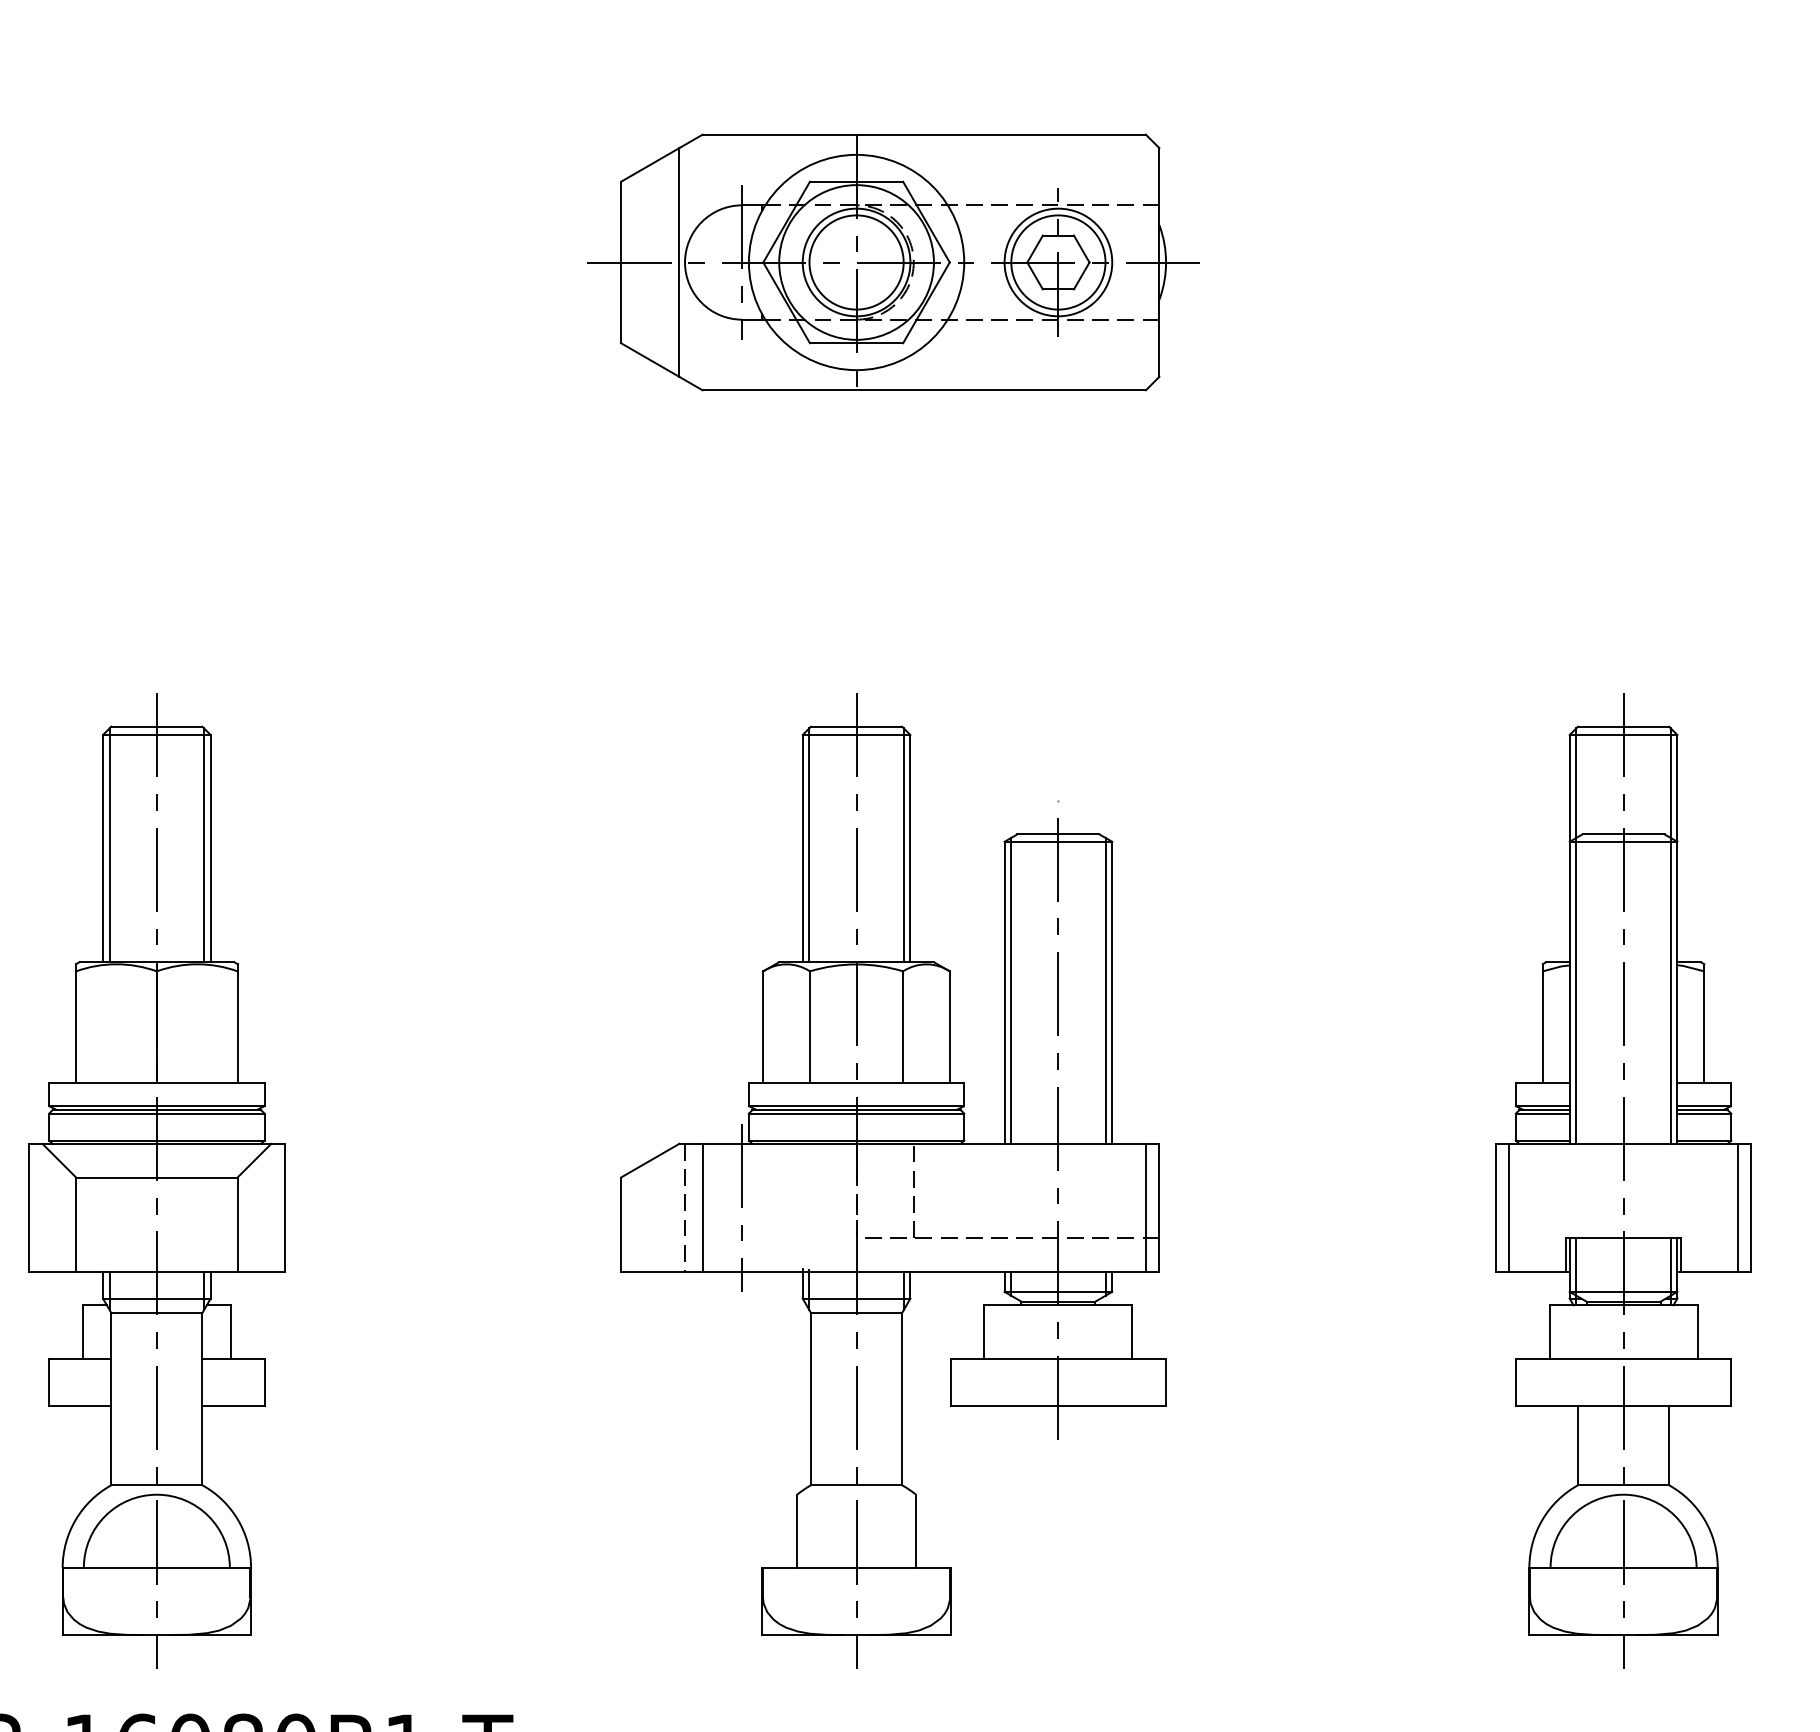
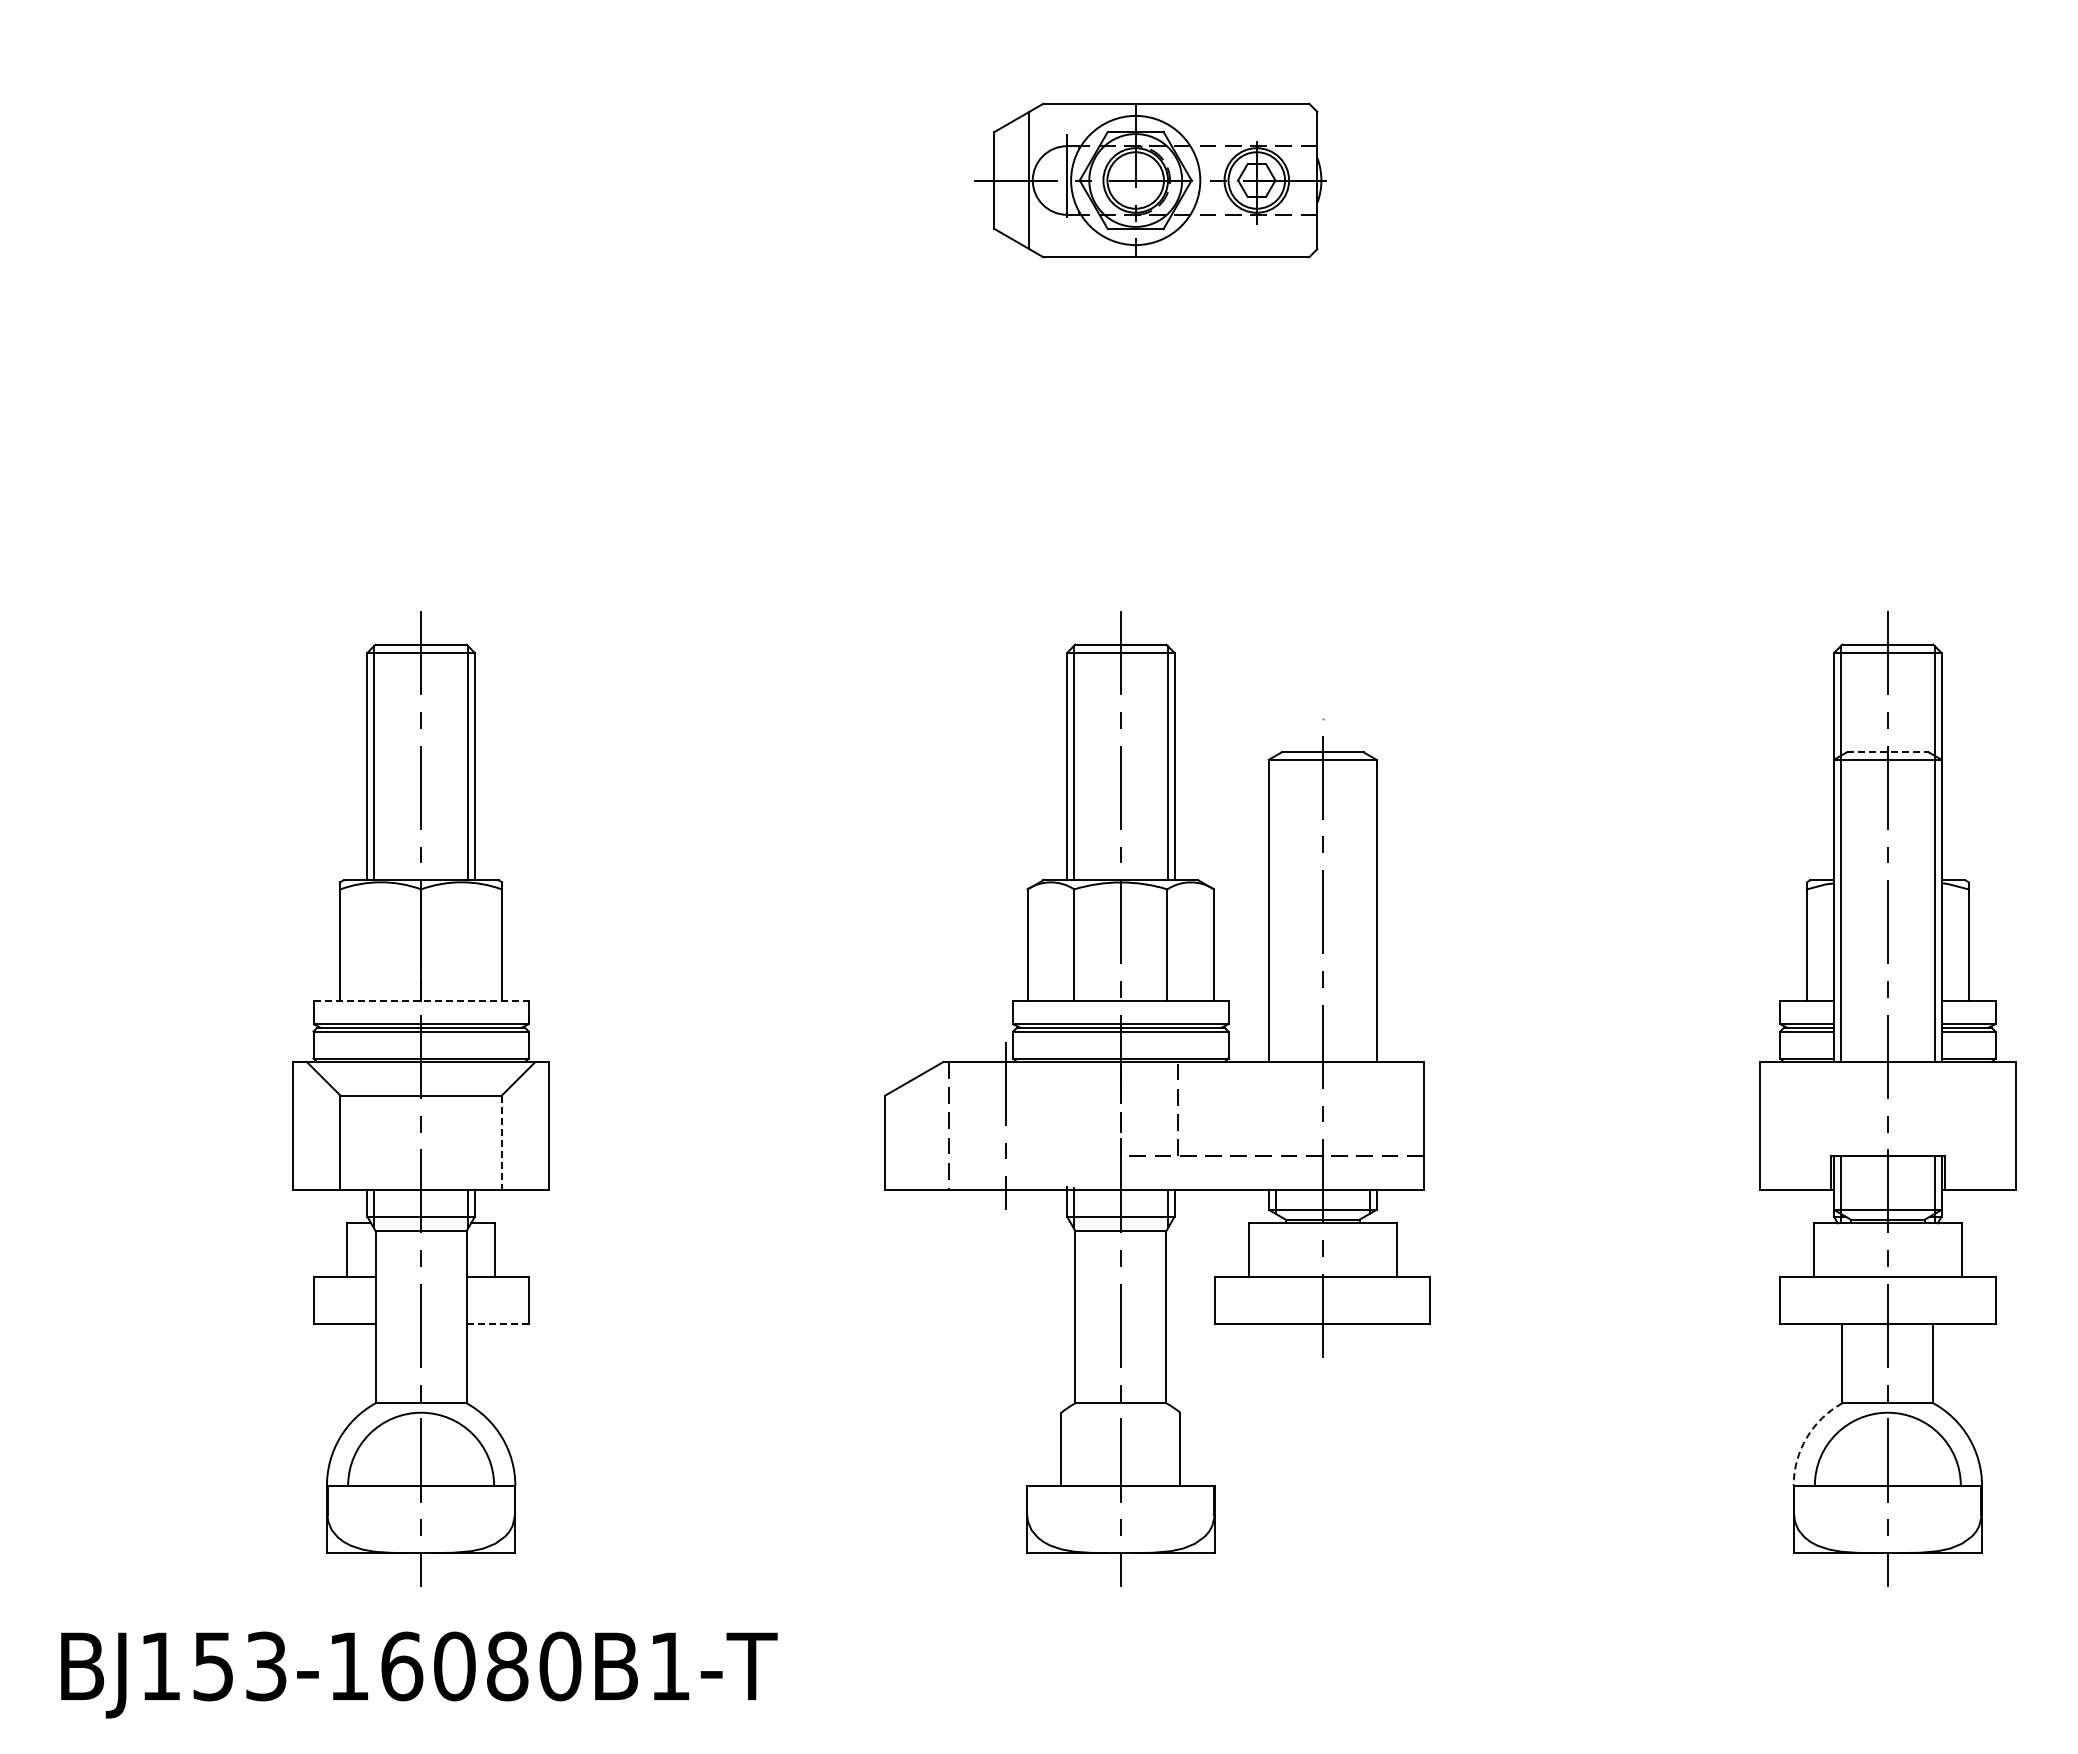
part: (893, 262) -> (1157, 180), size x0.6
line: (1624, 834) -> (1888, 752), solid -> dashed
line: (1011, 990) -> (1275, 908), removed
line: (1105, 990) -> (1369, 908), removed
line: (157, 1083) -> (421, 1001), solid -> dashed
line: (702, 1207) -> (966, 1125), removed
line: (1146, 1207) -> (1410, 1125), removed
line: (1509, 1207) -> (1773, 1125), removed
line: (1738, 1207) -> (2002, 1125), removed
line: (237, 1225) -> (501, 1143), solid -> dashed
line: (234, 1406) -> (498, 1324), solid -> dashed
arc: (1542, 1519) -> (1806, 1437), solid -> dashed

